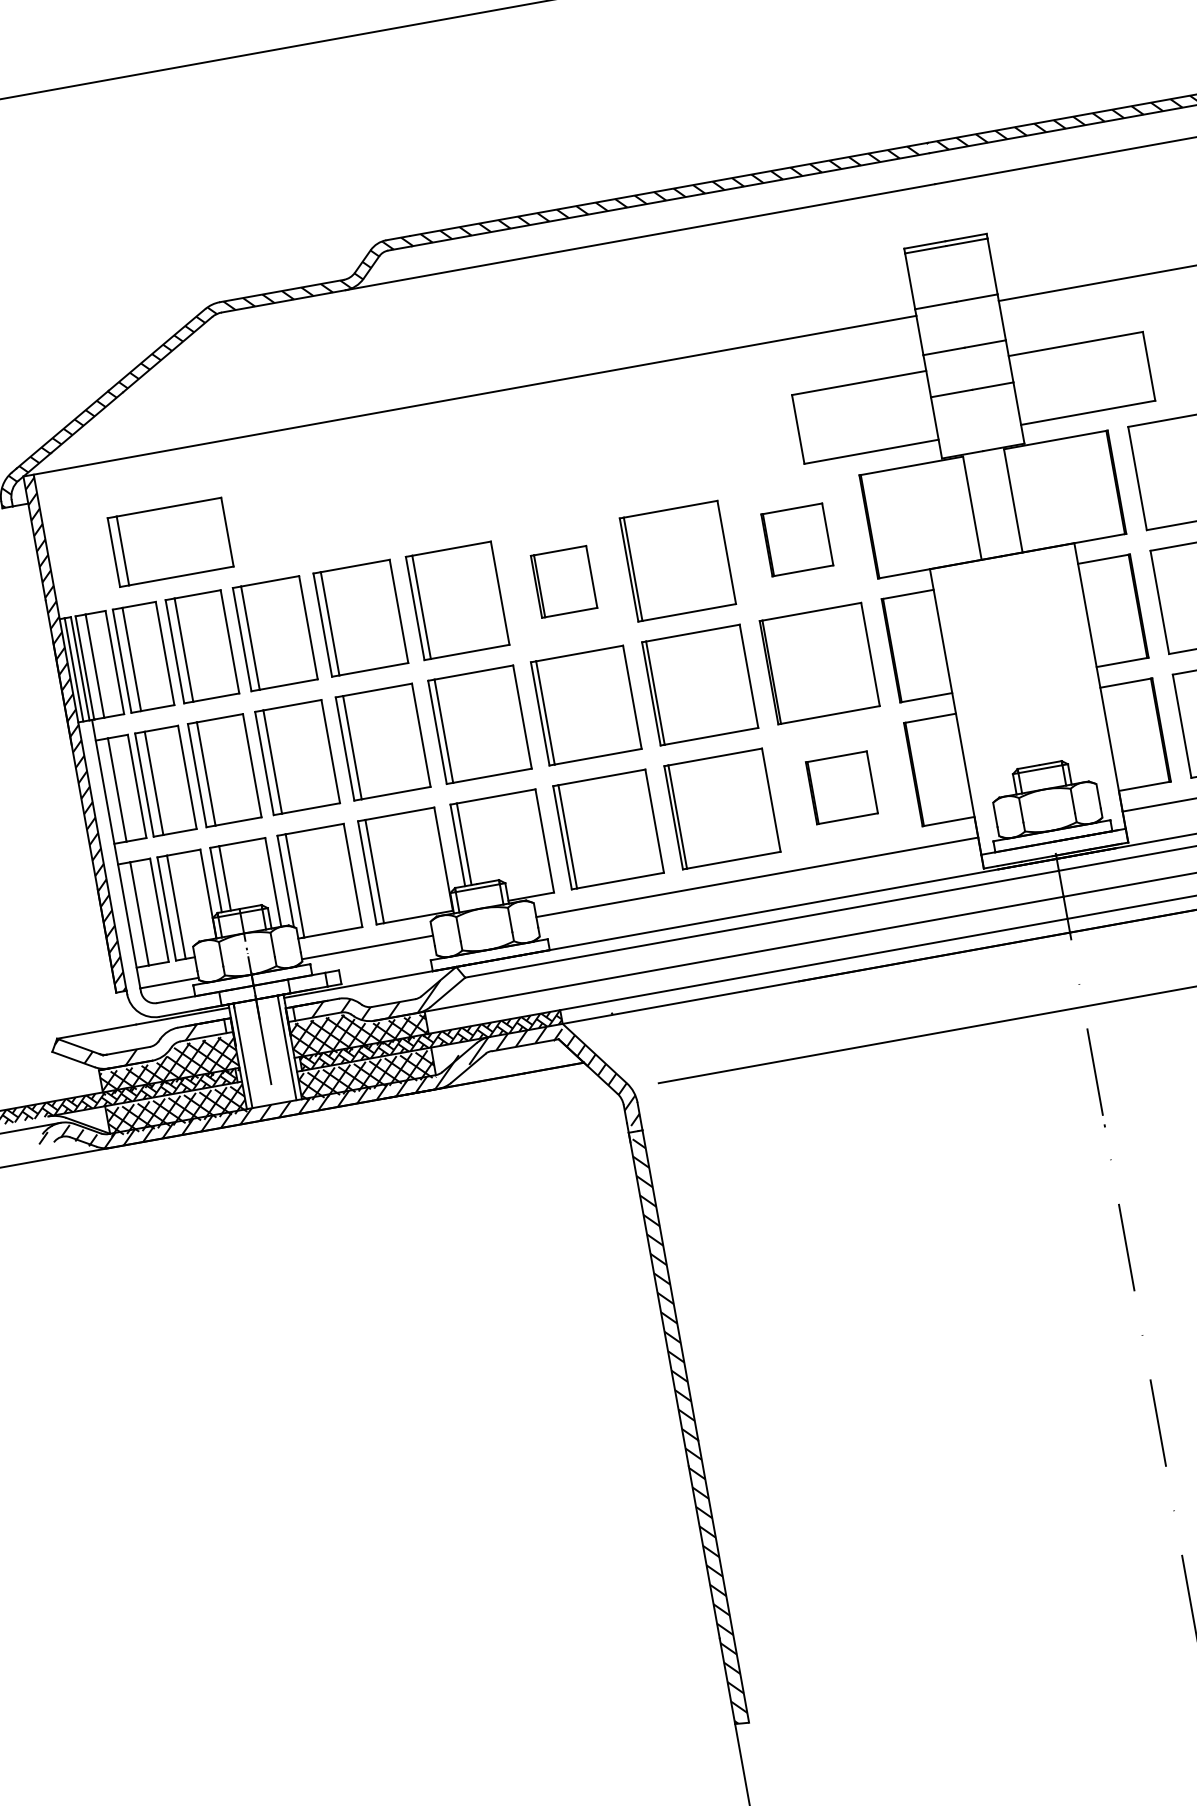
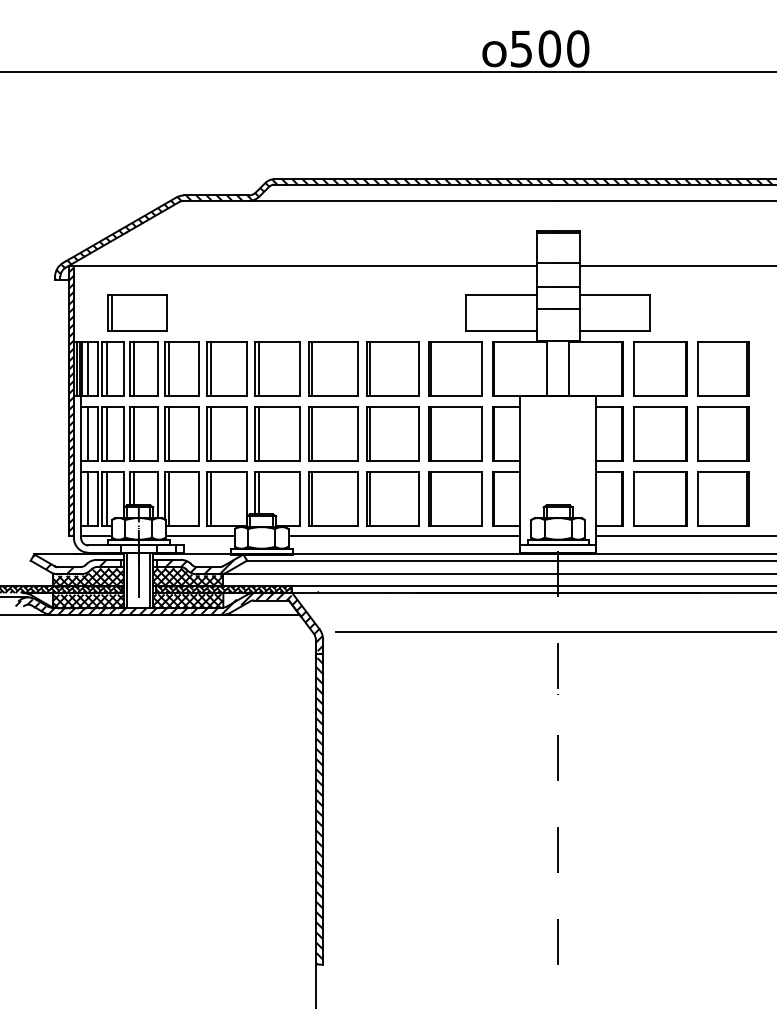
part: (796, 539) -> (455, 368), size x1.67
part: (564, 581) -> (333, 368), size x1.67
part: (841, 787) -> (455, 498), size x1.67

